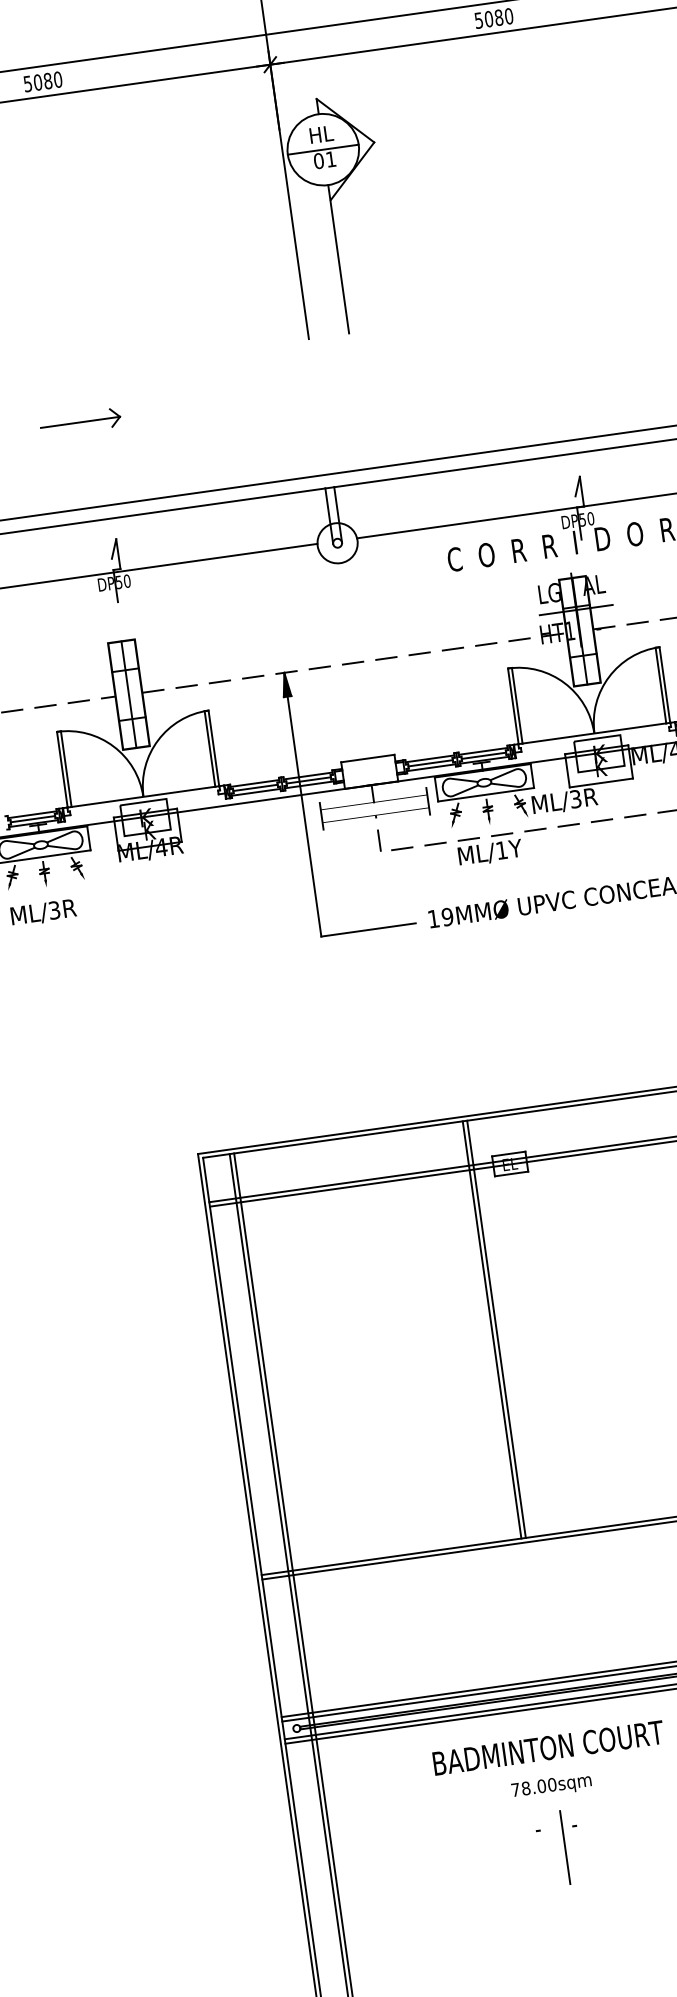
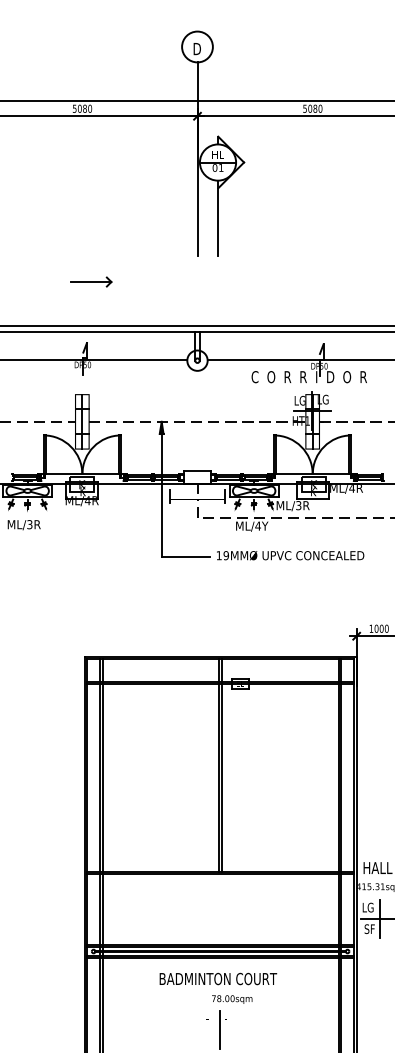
part: (80, 421) -> (91, 281), moved
text: (593, 584) -> (322, 399), AL -> LG
text: (500, 849) -> (257, 525), ML/1Y -> ML/4Y
text: (552, 1786) -> (232, 999), moved

